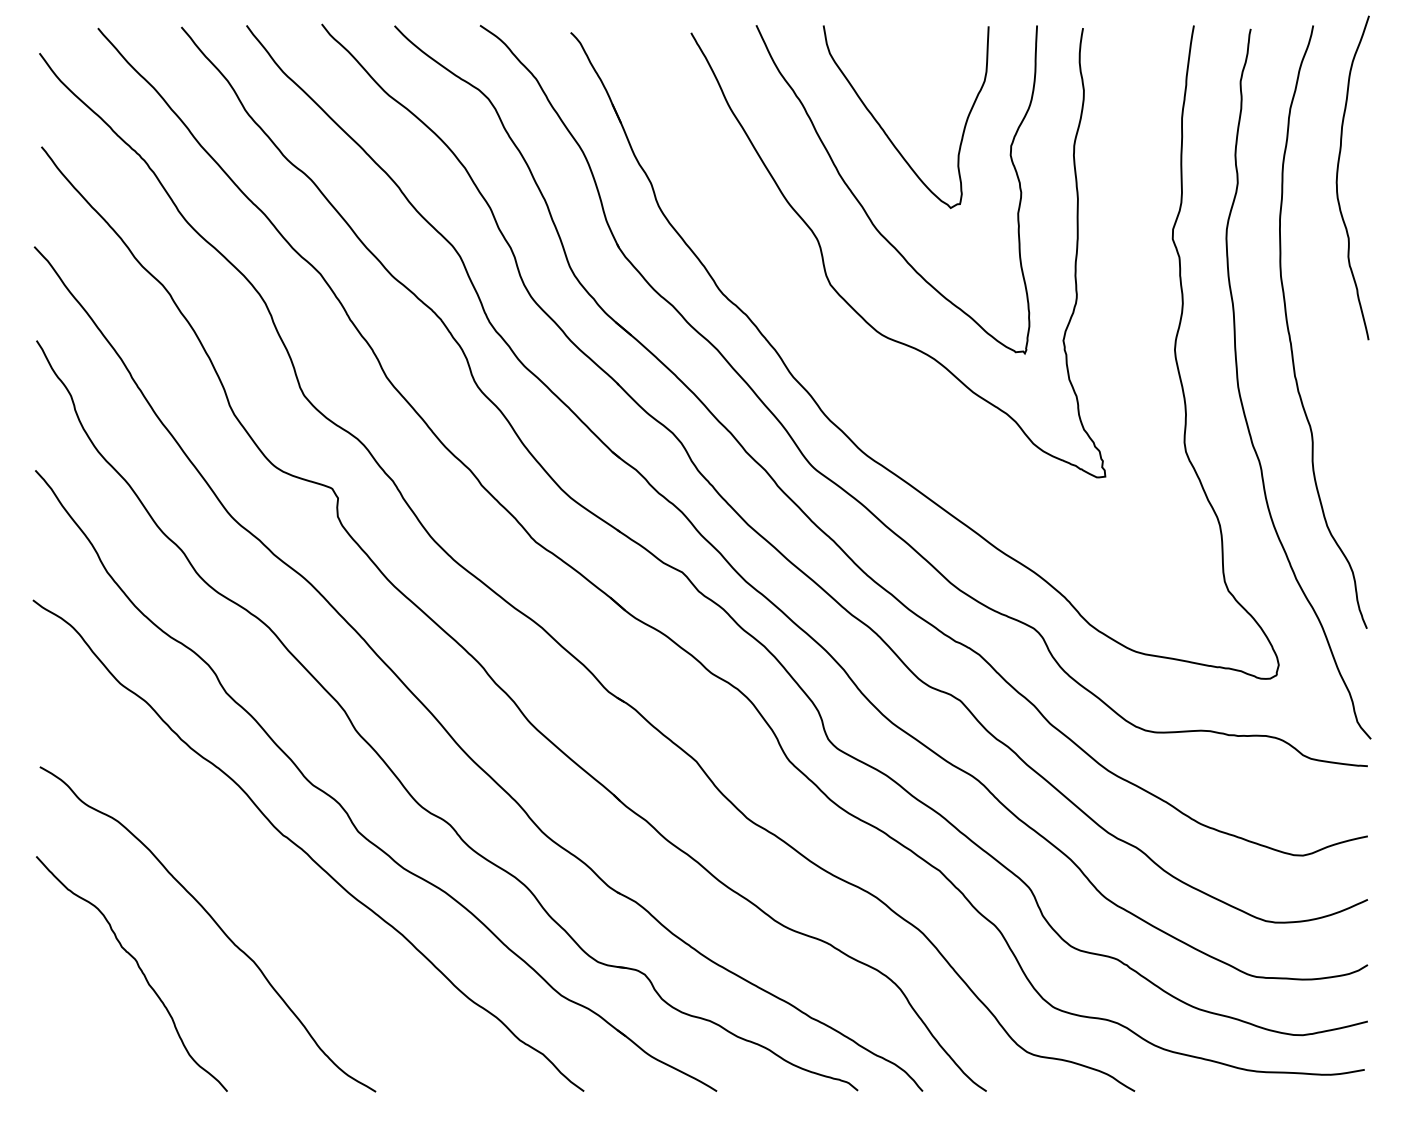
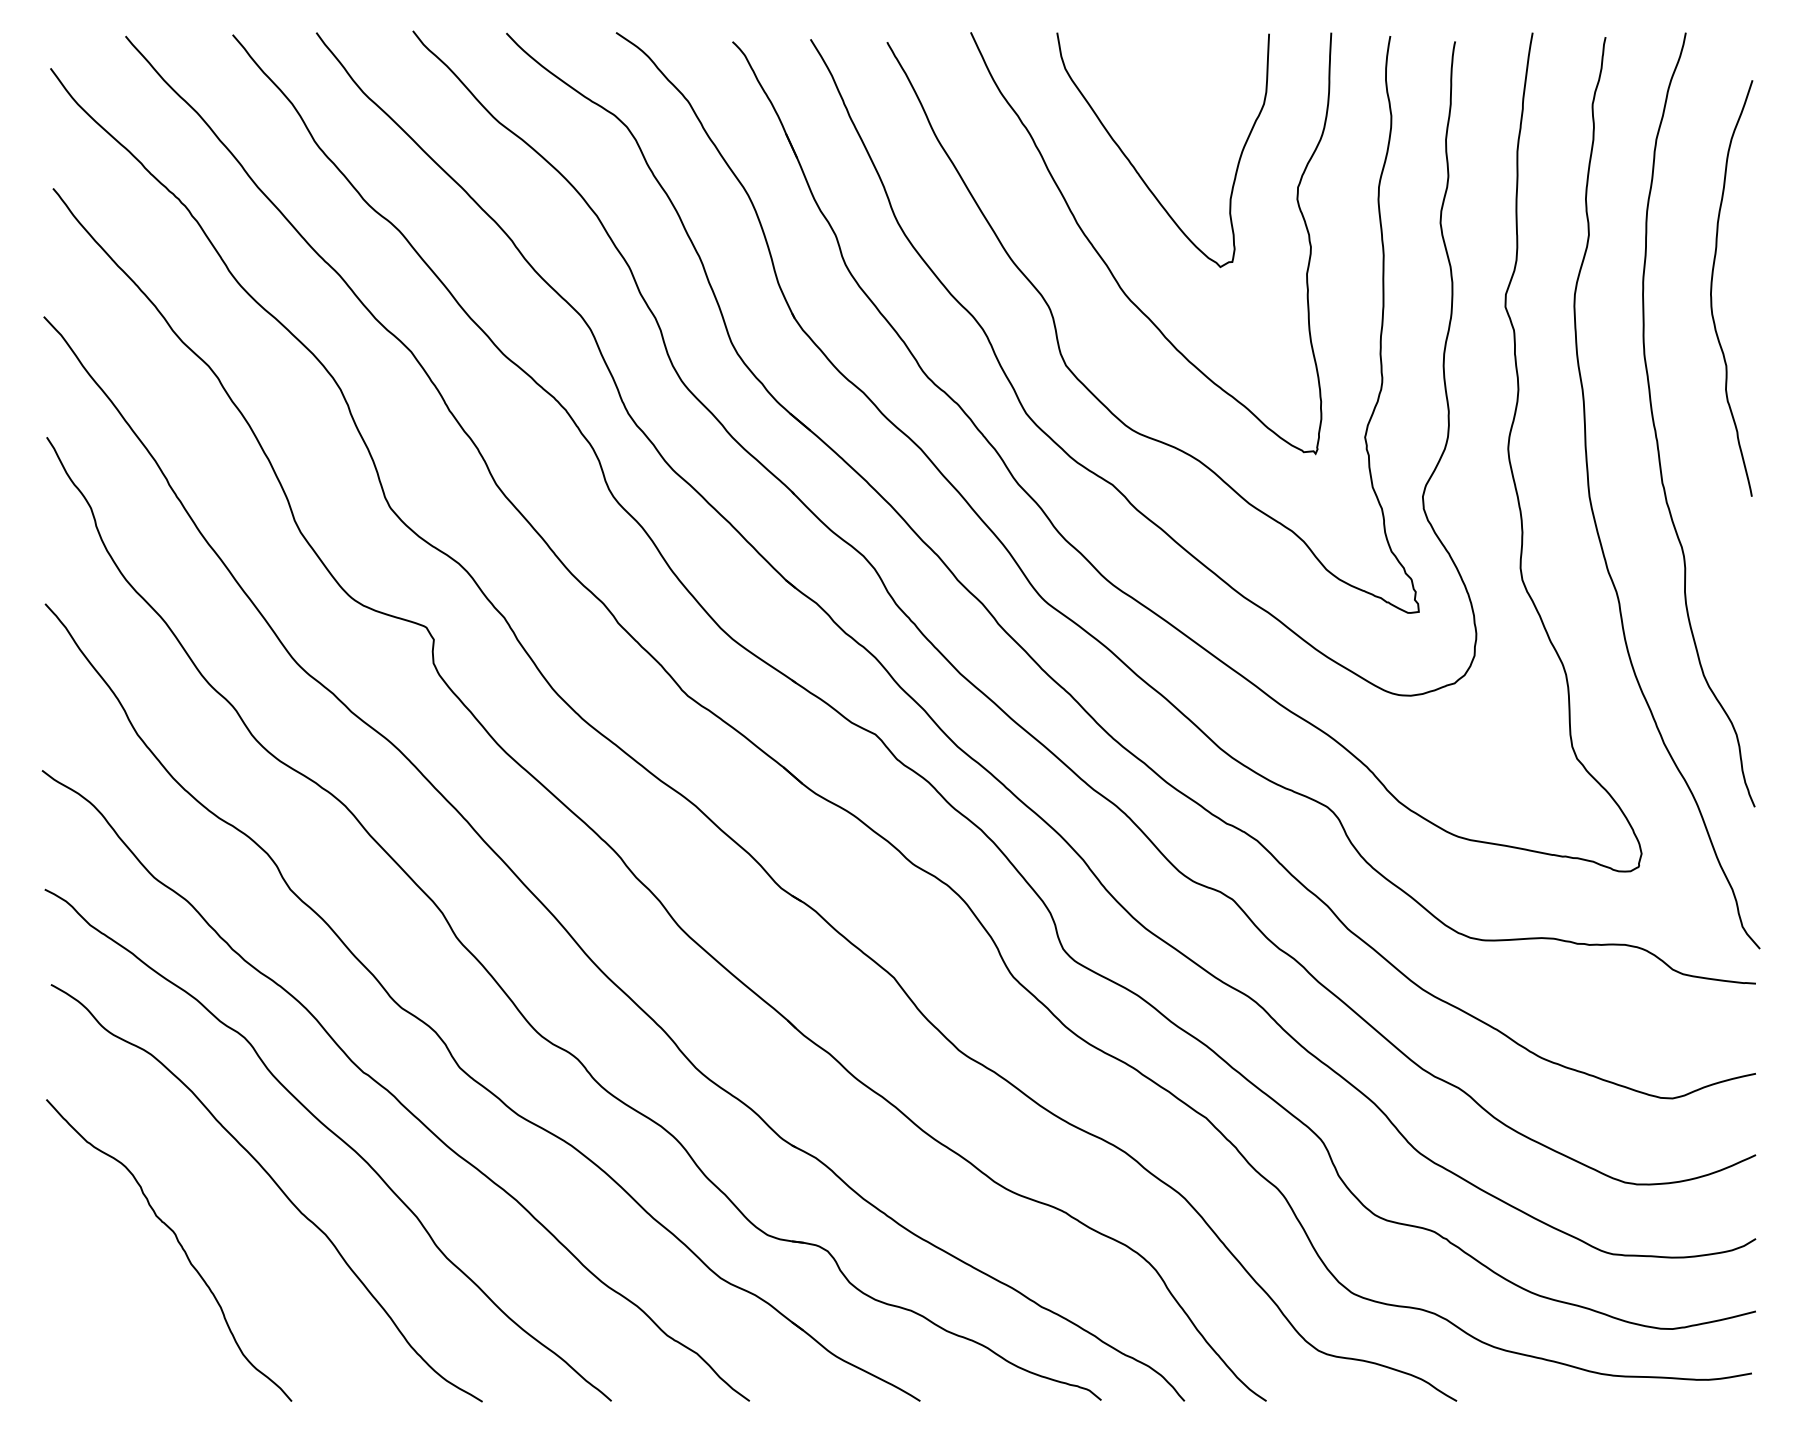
curve: (1337, 178) -> (1712, 288), moved
curve: (828, 349) -> (1063, 448), added
curve: (260, 884) -> (334, 1135), added

